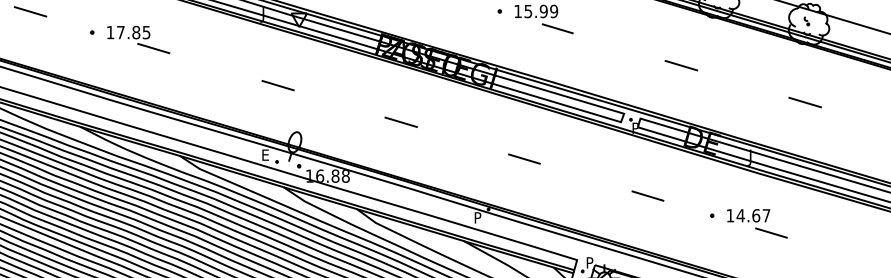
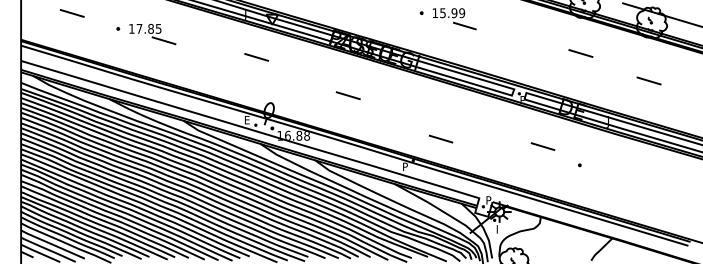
line: (680, 65) -> (580, 53), moved
line: (277, 85) -> (256, 57), moved
line: (523, 158) -> (440, 138), moved
line: (647, 195) -> (542, 146), moved
part: (757, 224) -> (613, 171), removed

